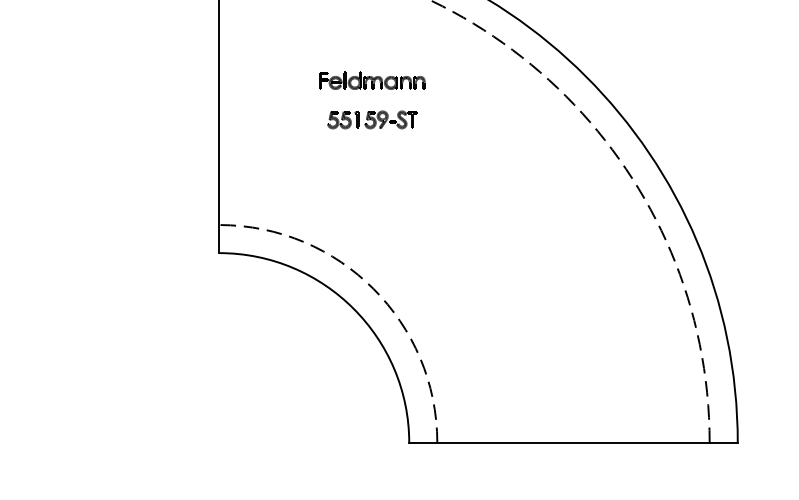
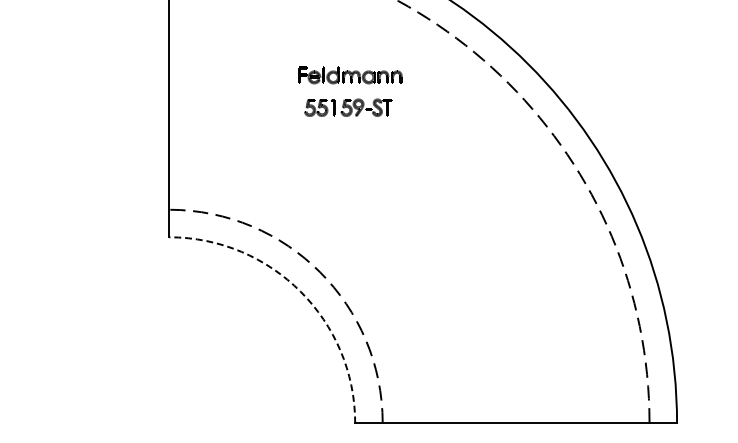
part: (372, 80) -> (350, 75), moved
part: (372, 119) -> (348, 107), moved
arc: (353, 308) -> (300, 291), solid -> dashed

